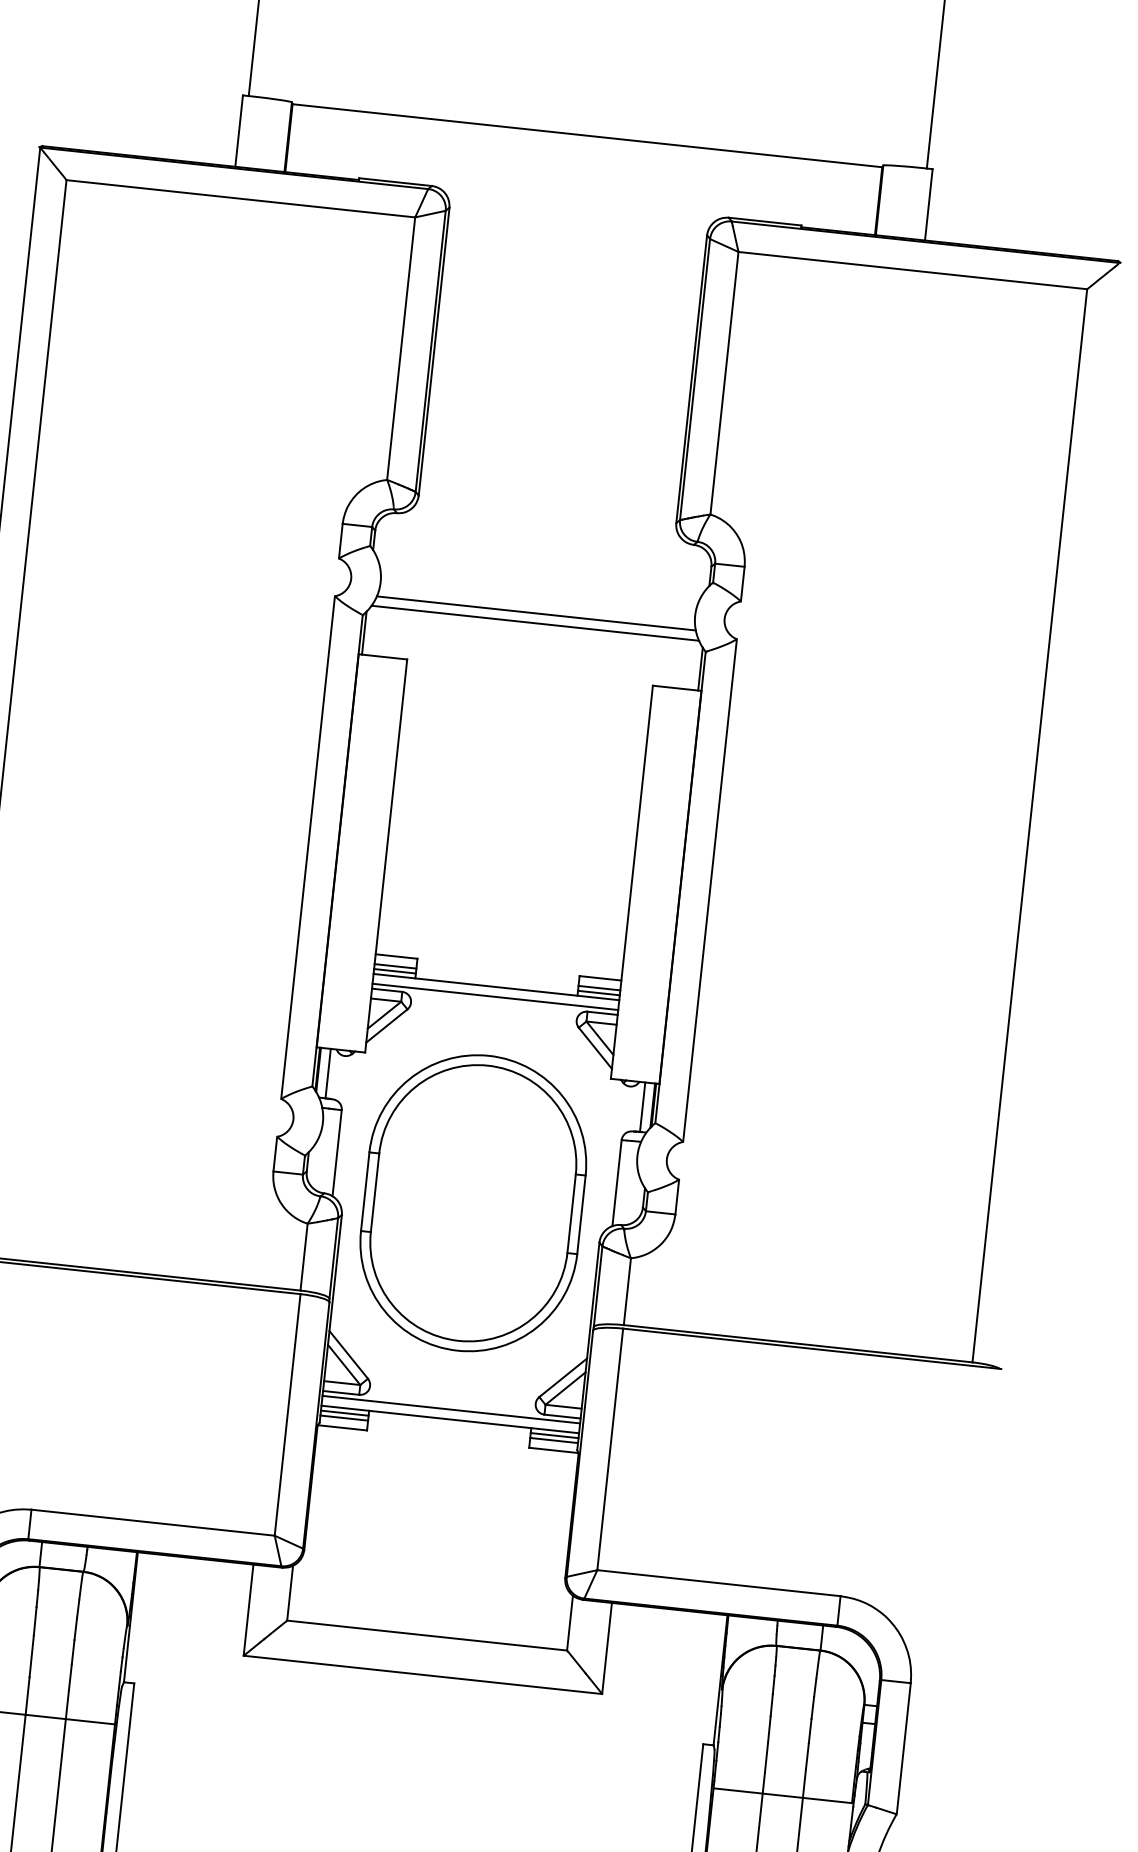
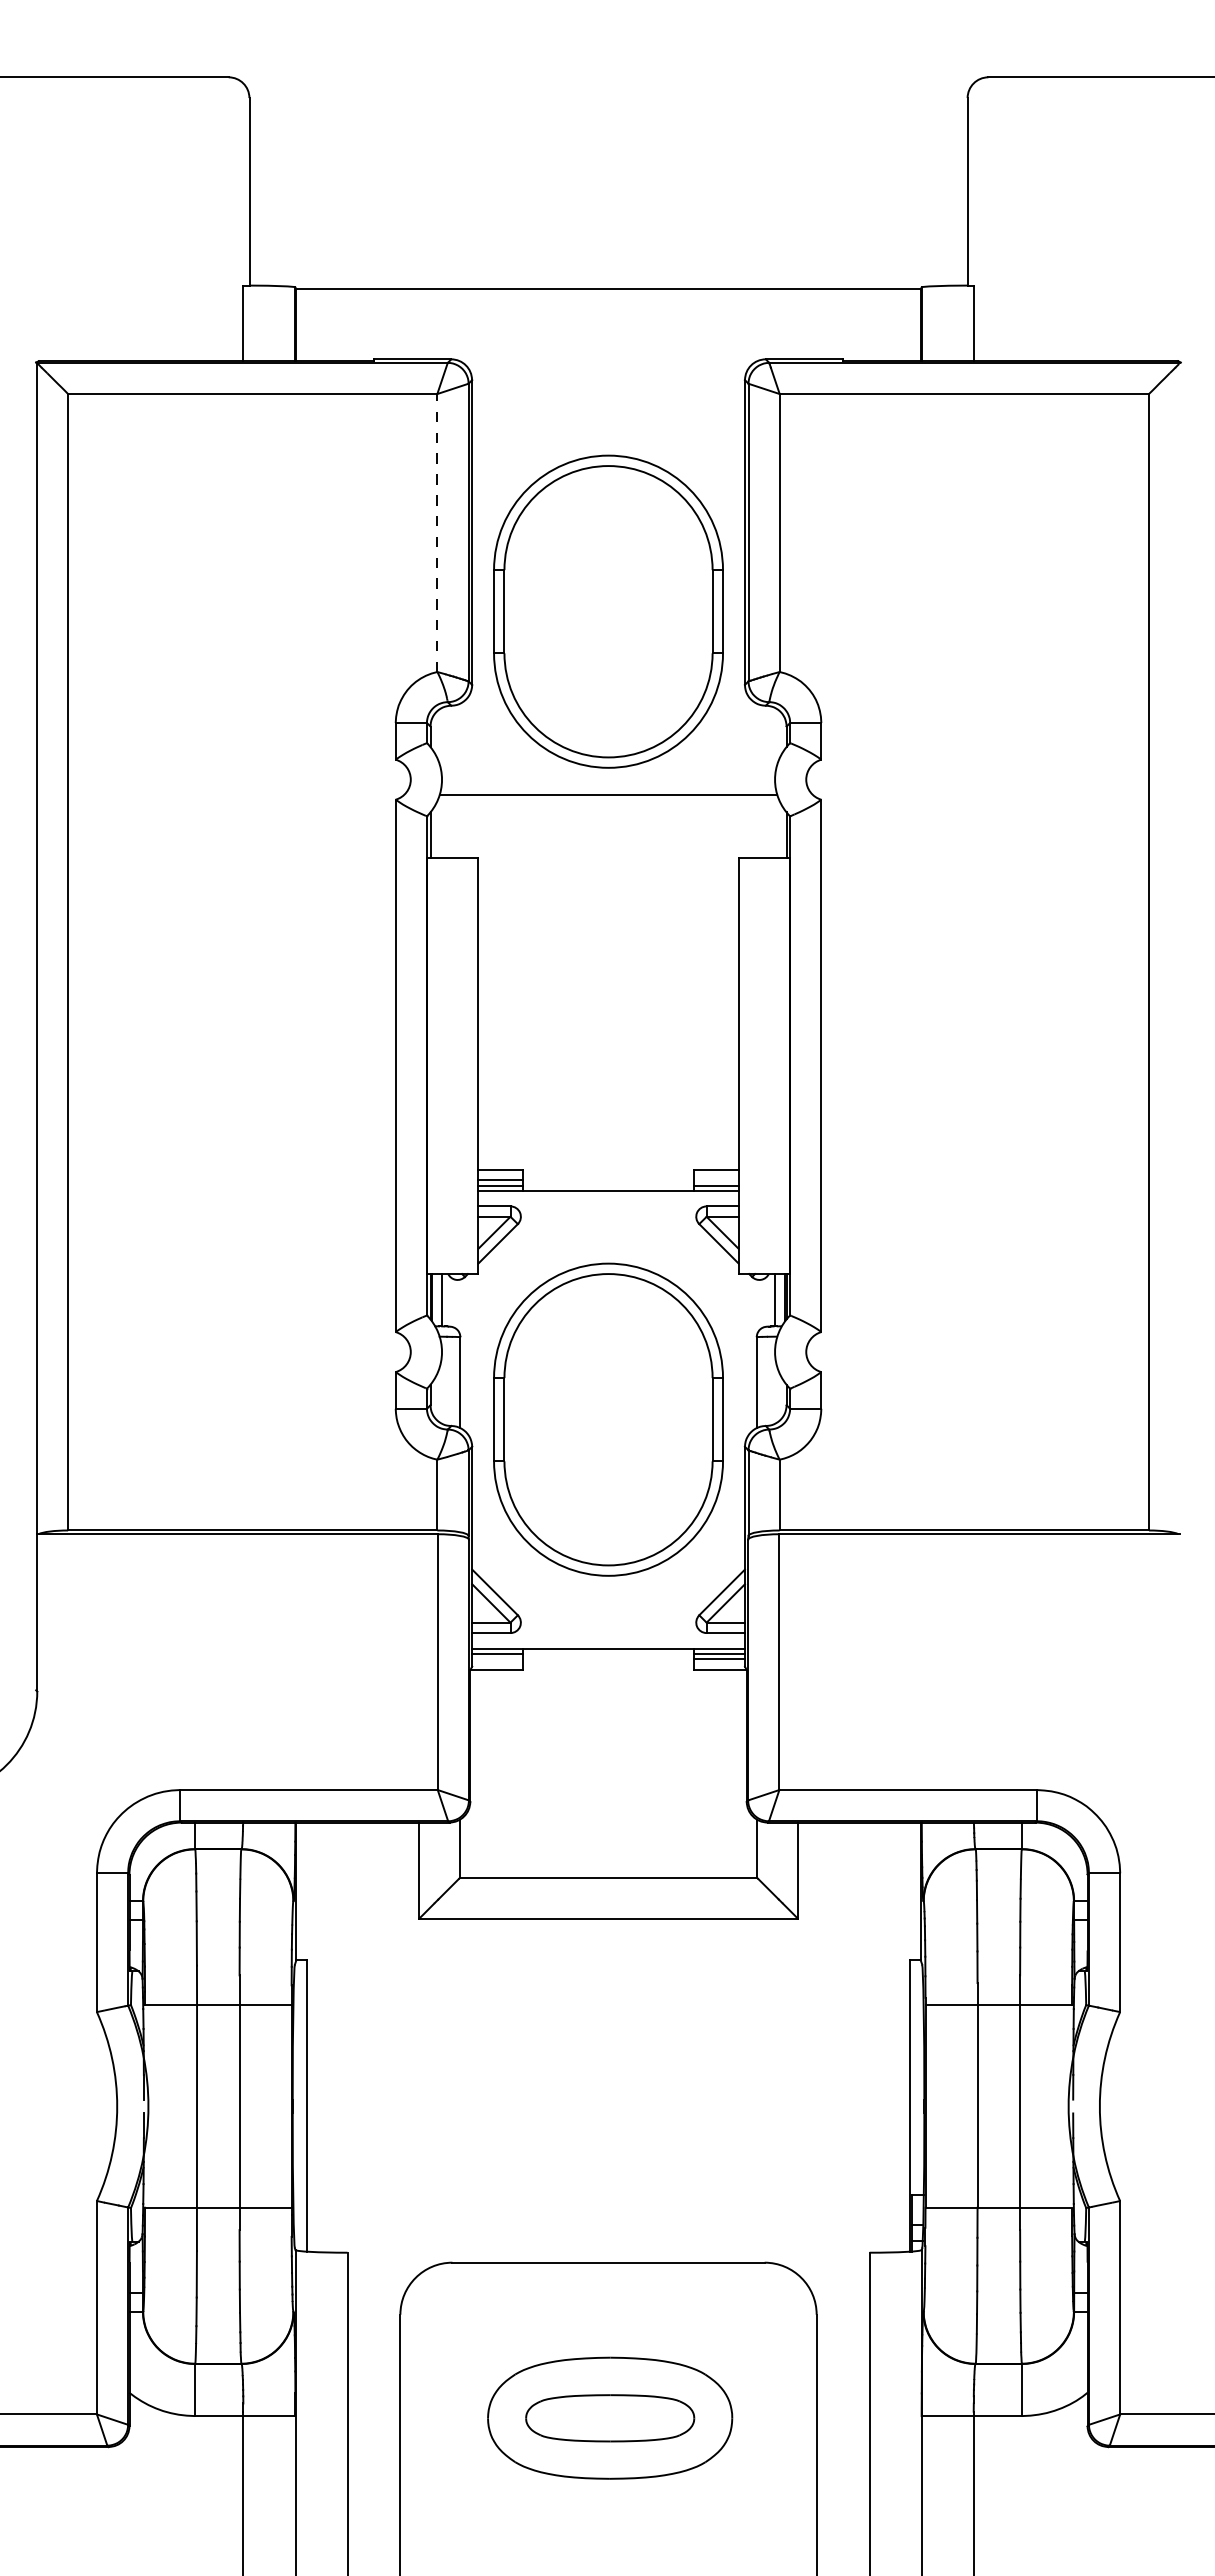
line: (401, 349) -> (437, 533), solid -> dashed
part: (554, 440) -> (608, 611), added
line: (535, 623) -> (608, 805), removed
line: (599, 988) -> (716, 1180), removed
line: (495, 997) -> (608, 1201), removed
line: (451, 1409) -> (608, 1638), removed
line: (344, 1418) -> (497, 1659), removed

